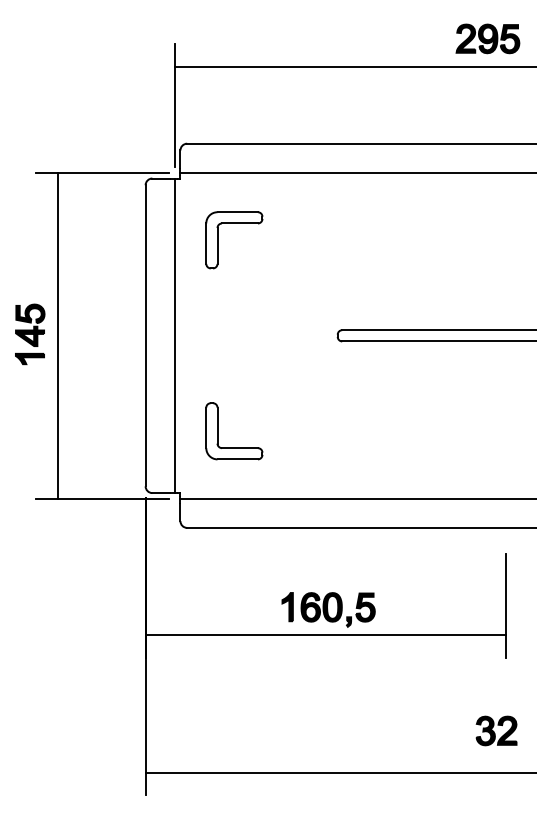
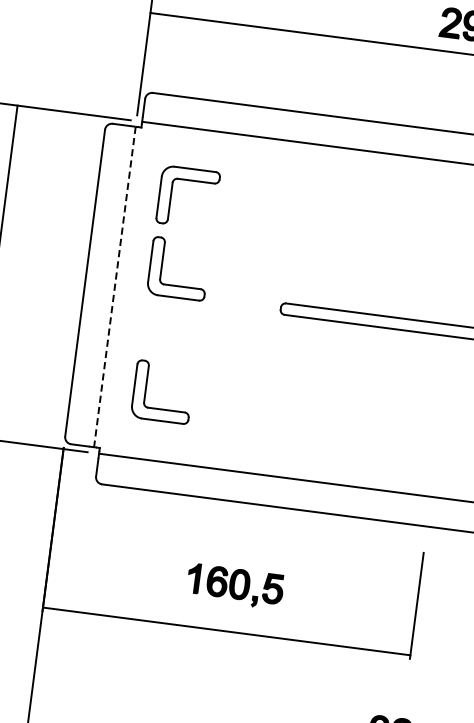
part: (218, 310) -> (162, 267), added
line: (174, 336) -> (114, 287), solid -> dashed
line: (325, 635) -> (226, 631), moved

